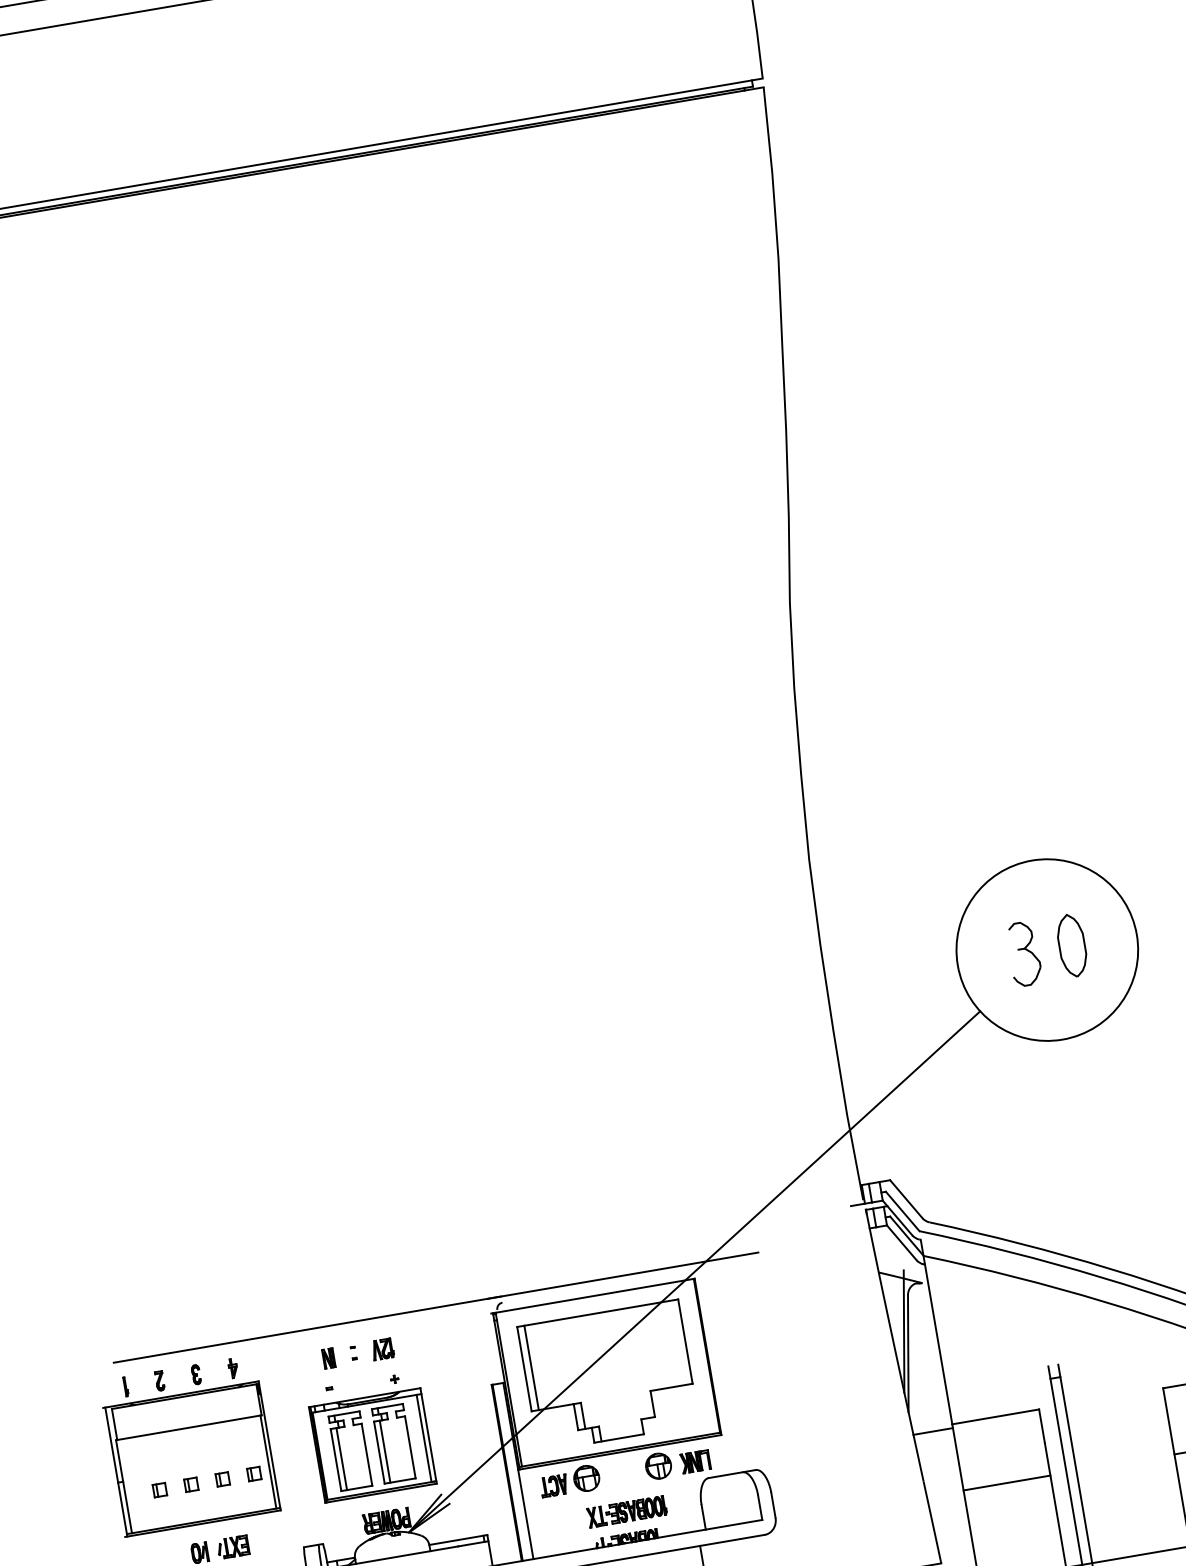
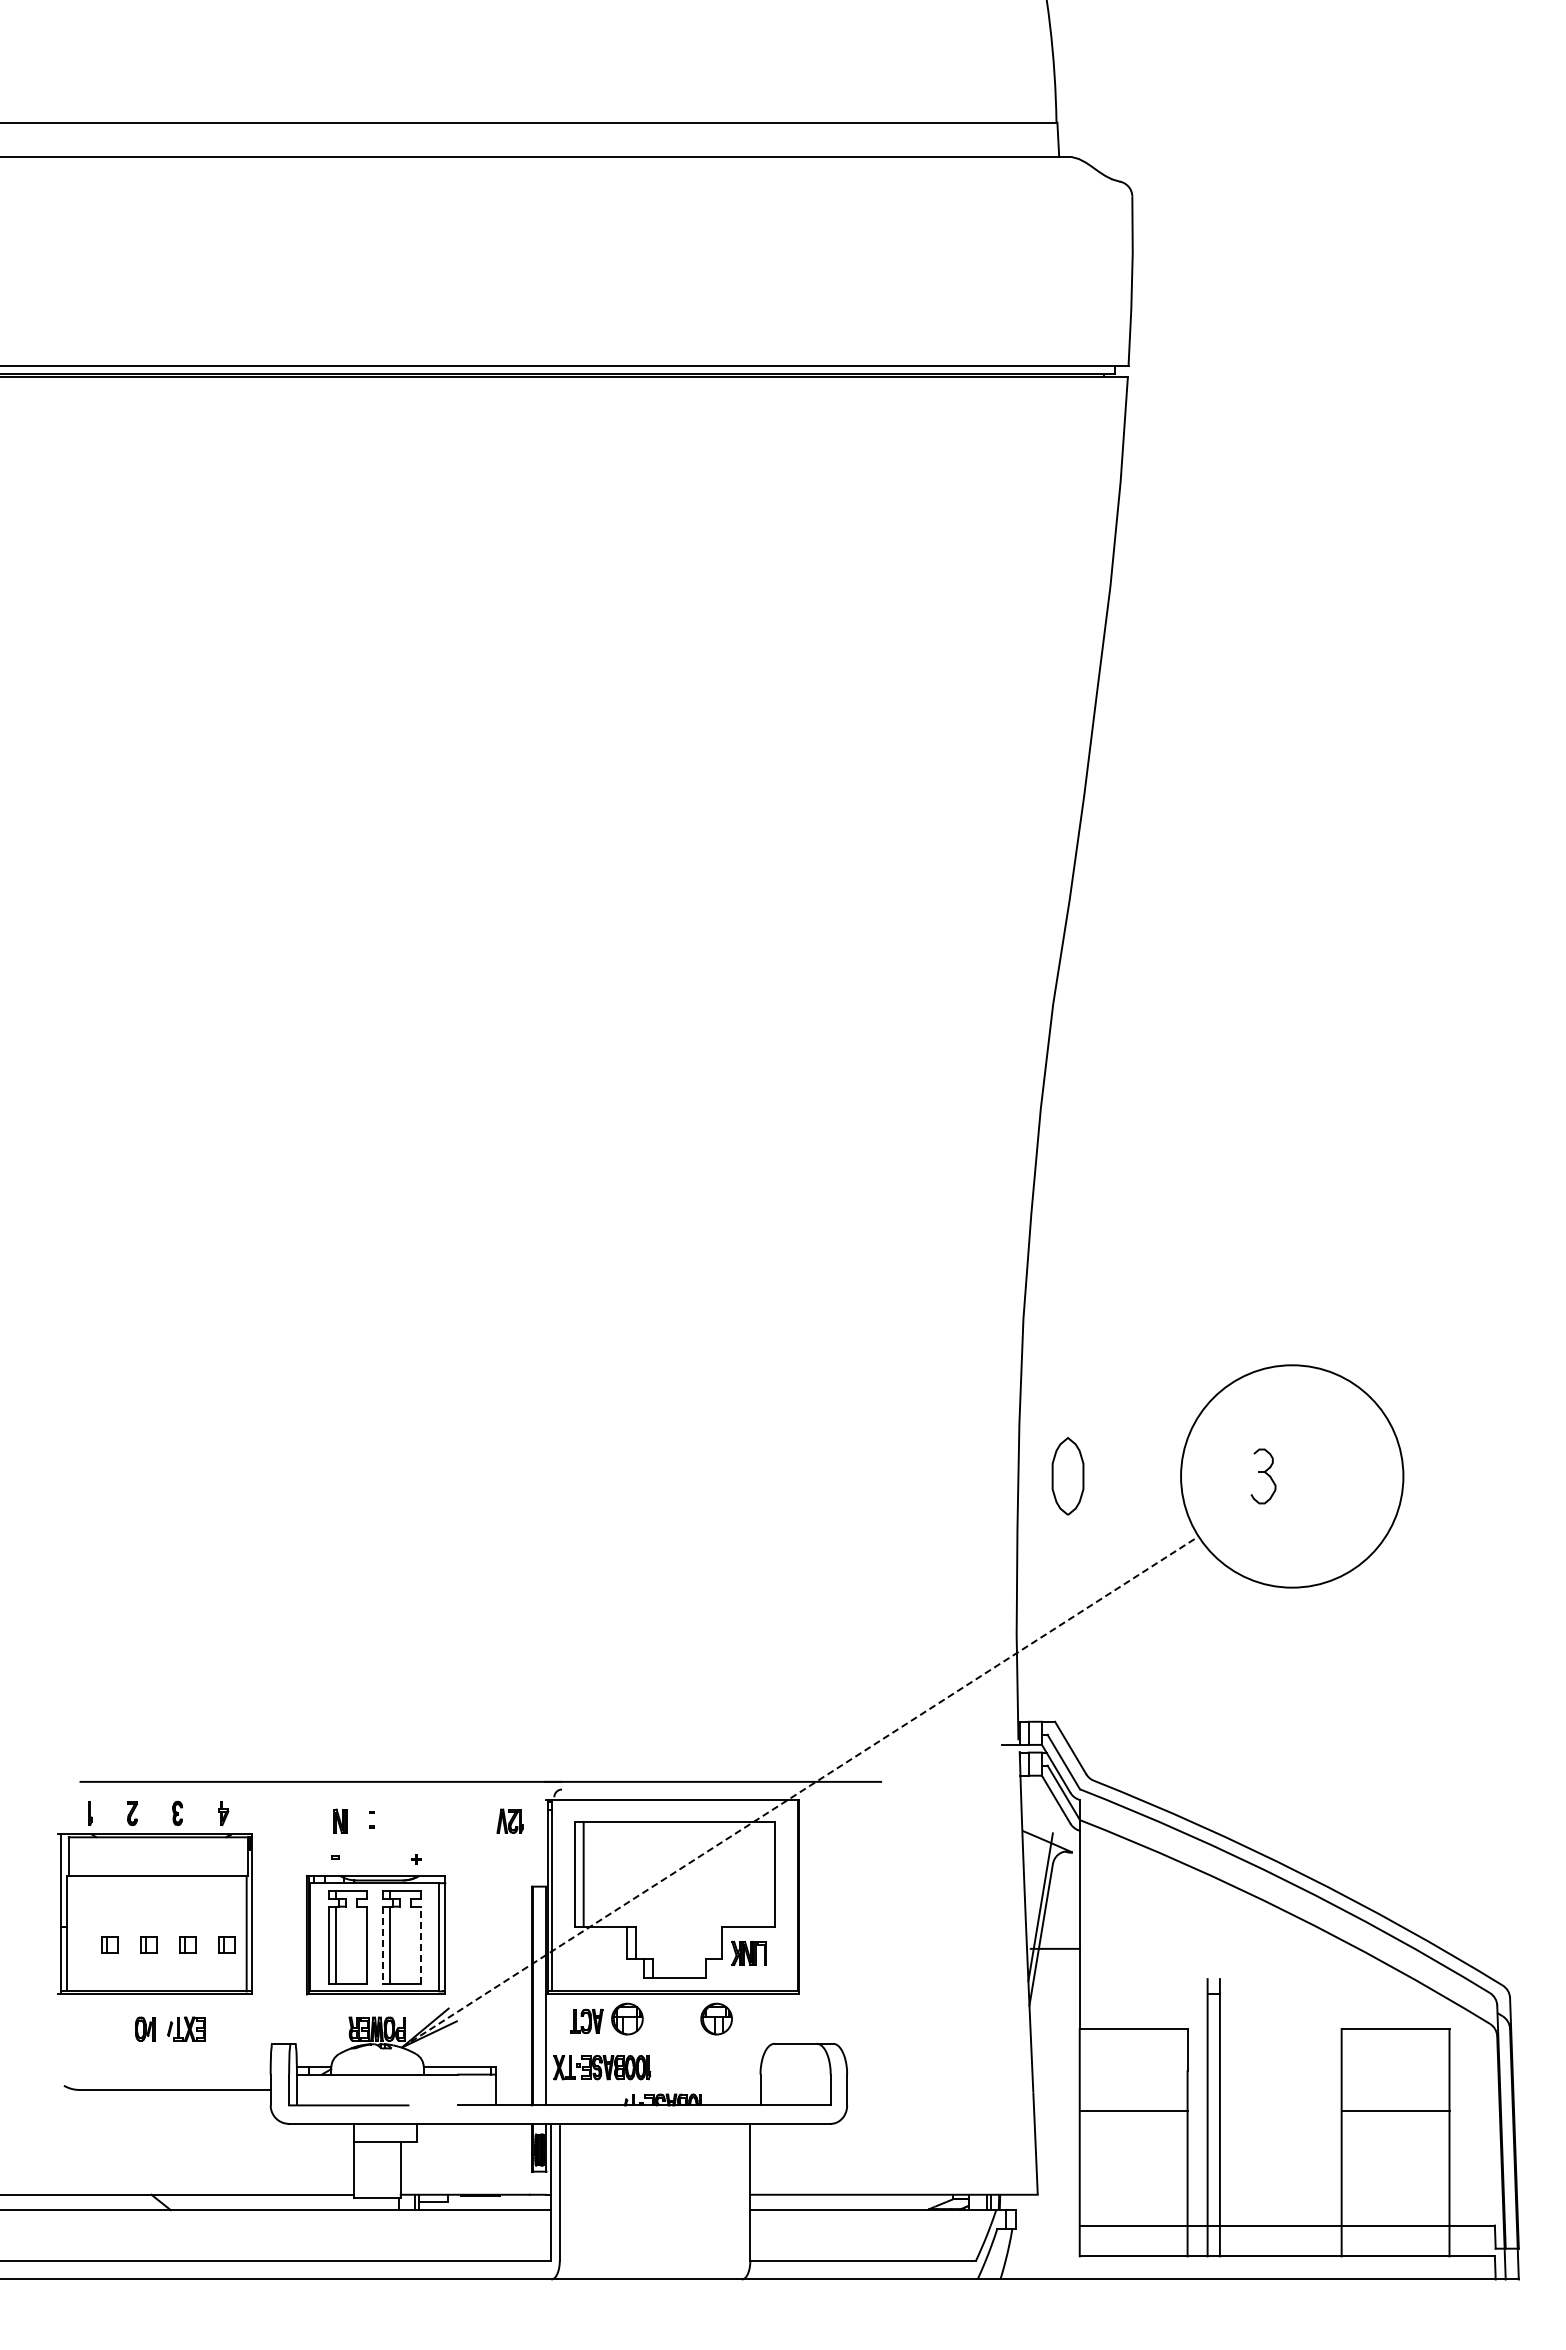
part: (1071, 945) -> (1067, 1476), moved
part: (1024, 954) -> (1263, 1476), size x0.7
line: (694, 1271) -> (800, 1791), solid -> dashed
part: (382, 1348) -> (509, 1820), moved
line: (932, 1431) -> (1054, 1948), moved
line: (410, 1447) -> (420, 1945), solid -> dashed
line: (379, 1452) -> (382, 1945), solid -> dashed
part: (694, 1461) -> (748, 1952), moved
part: (627, 1511) -> (602, 2067), moved

